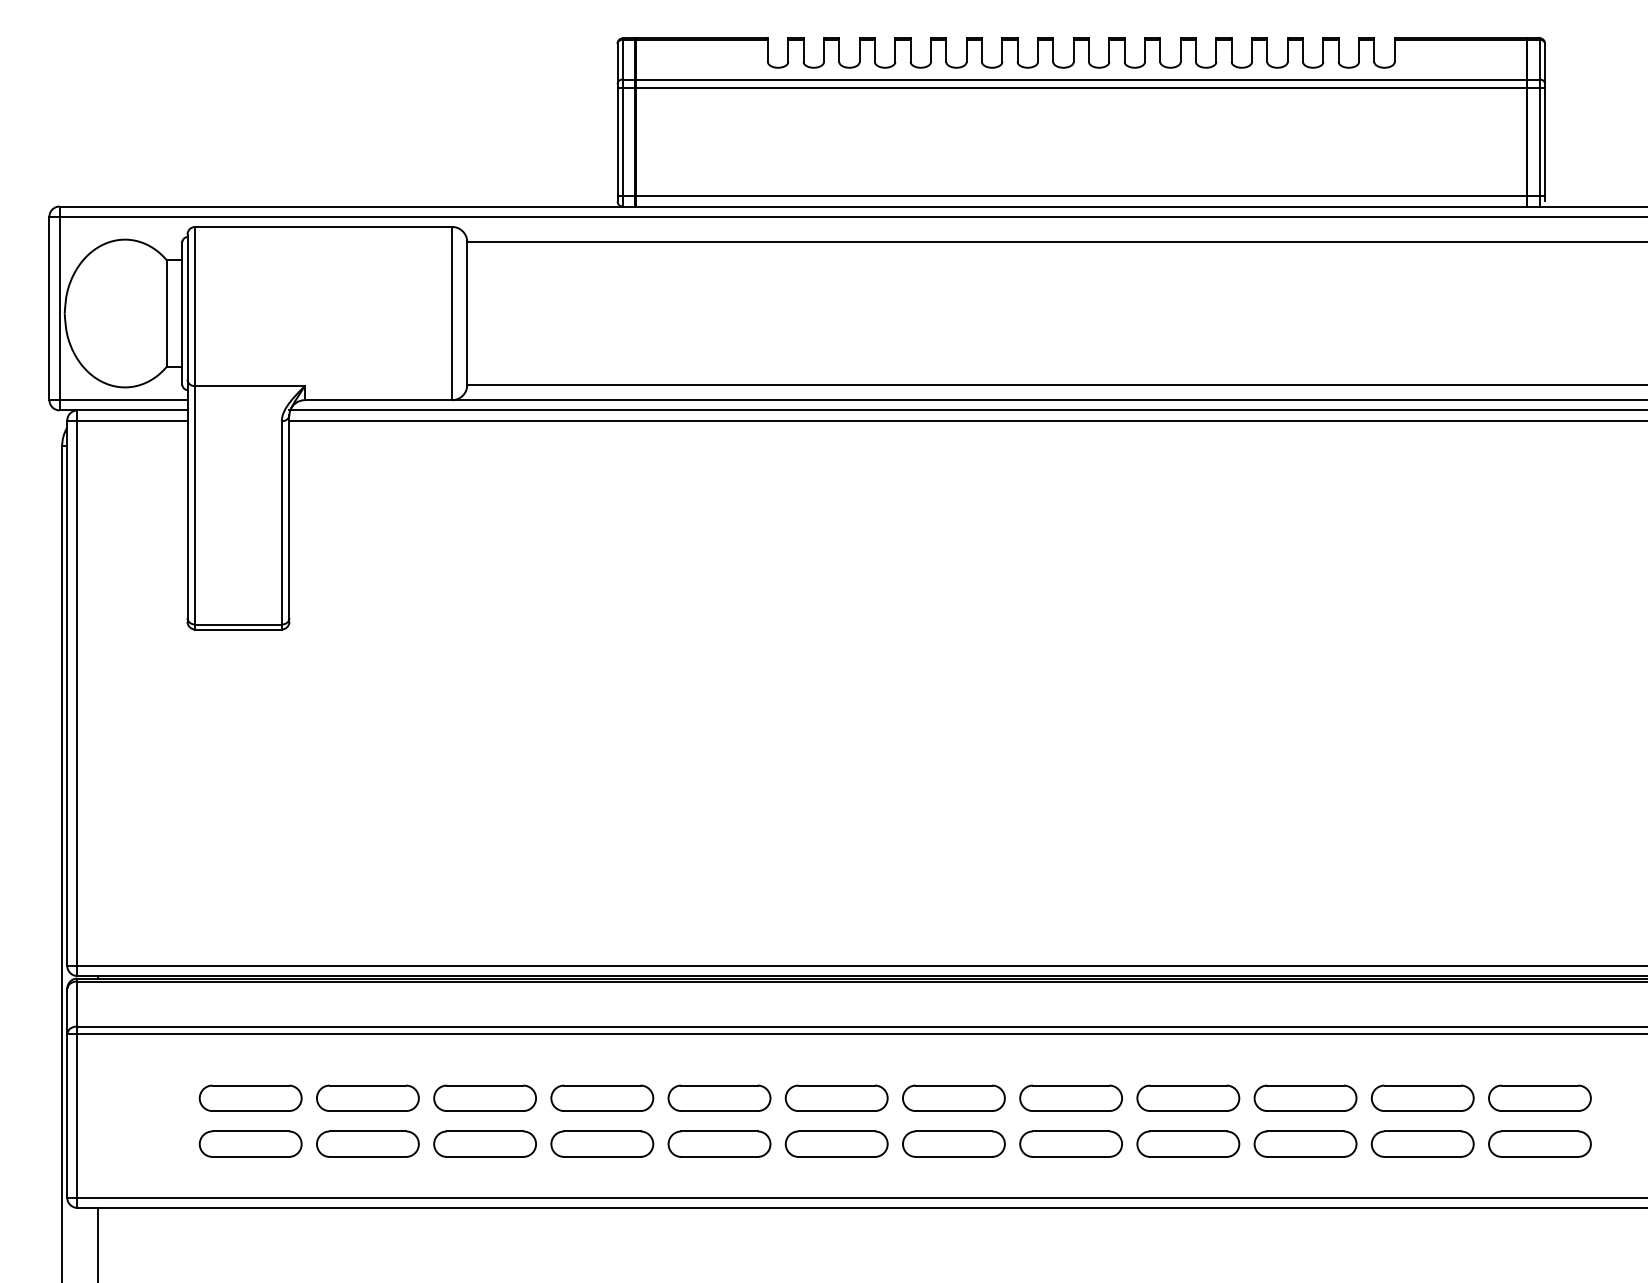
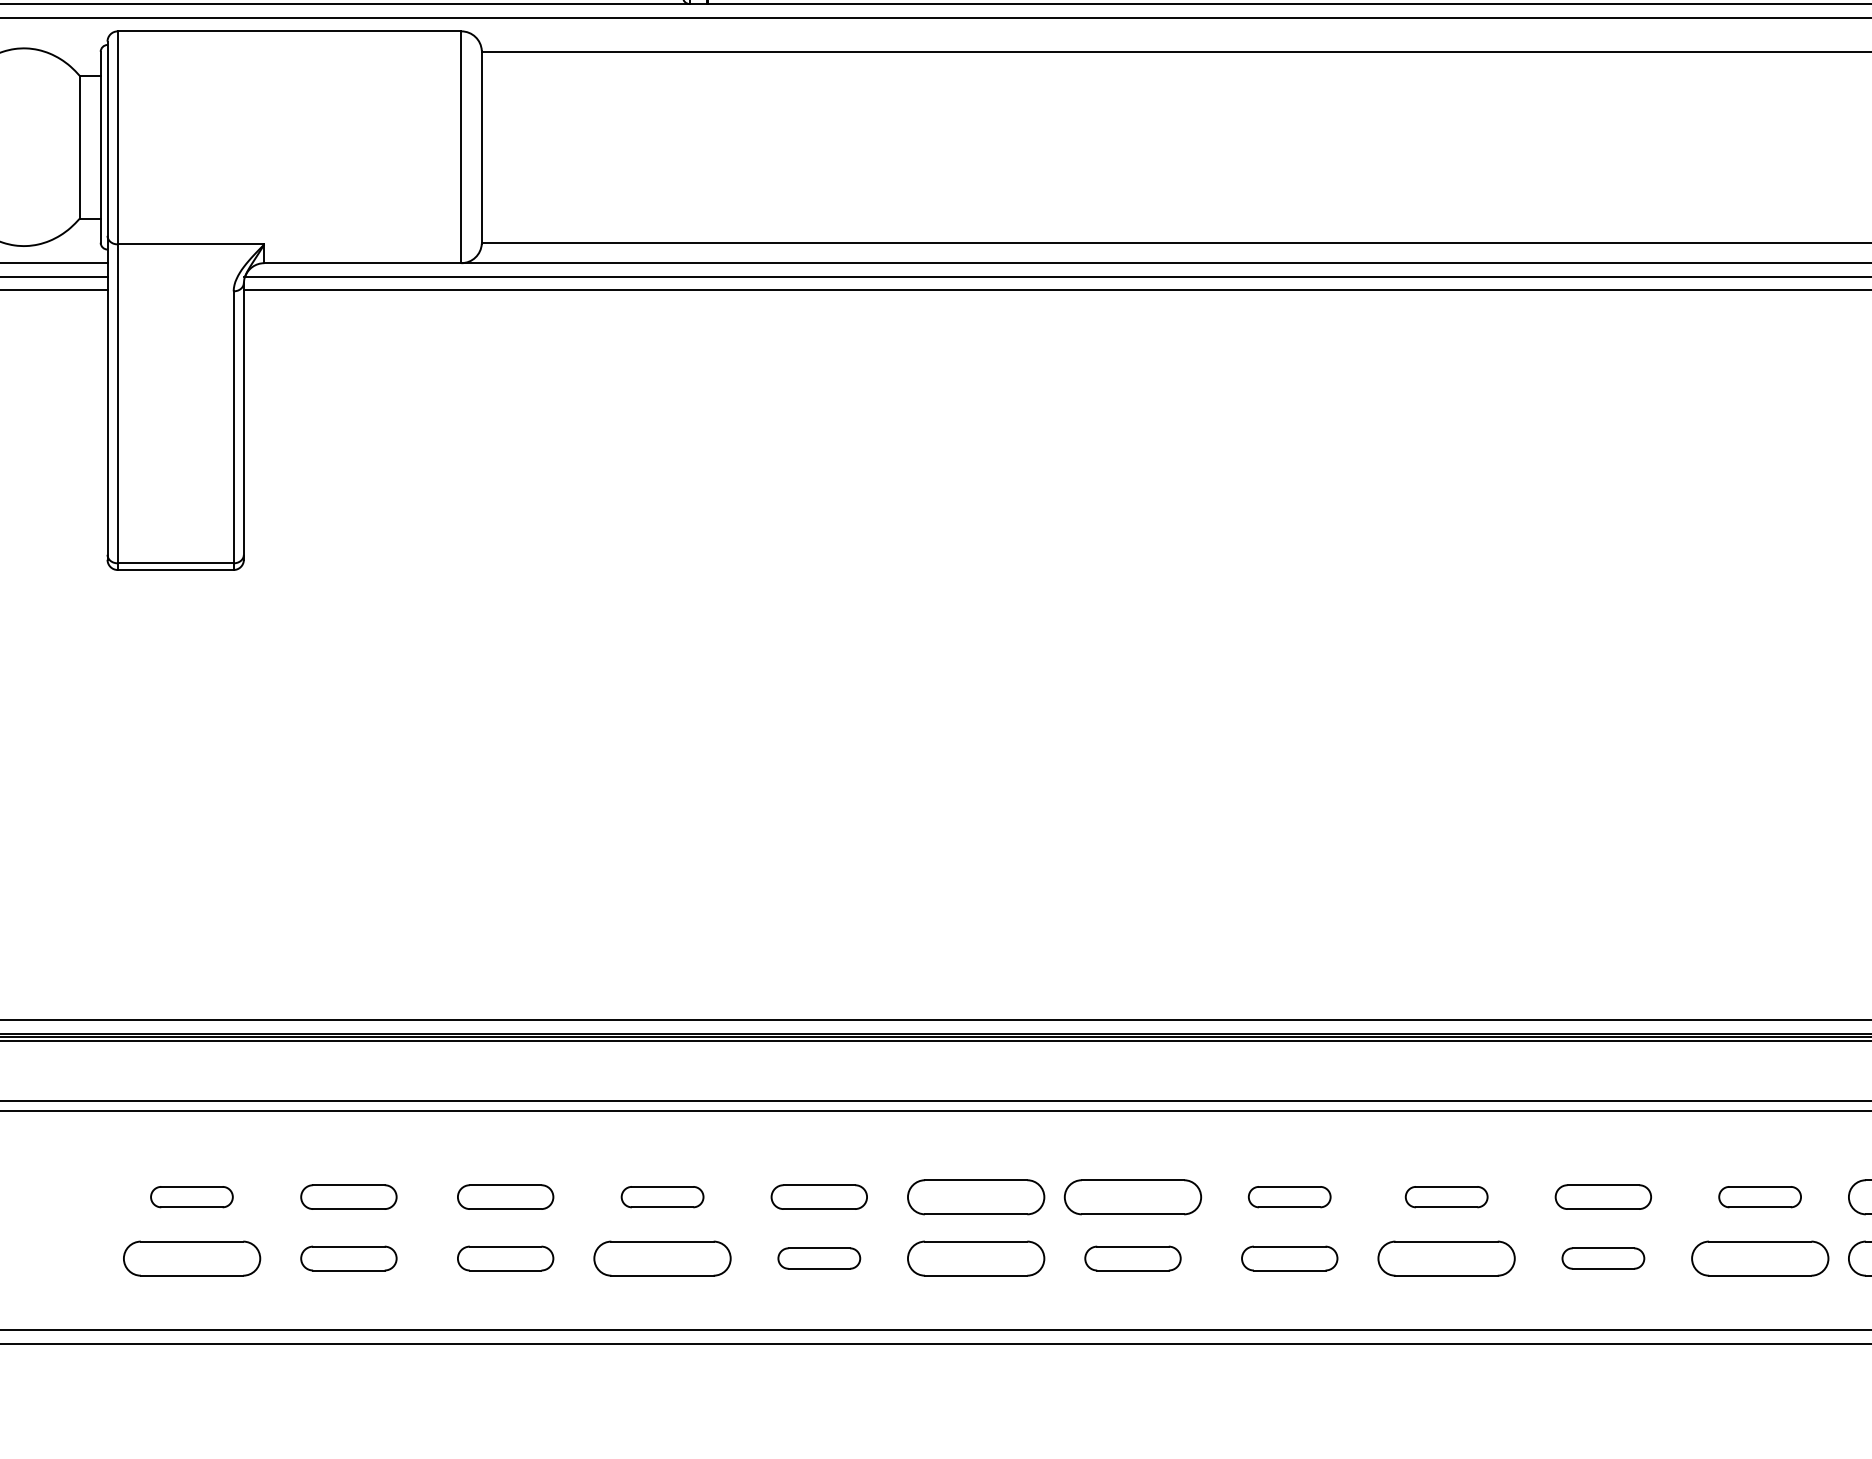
part: (250, 1097) -> (191, 1196), size x0.6
part: (367, 1097) -> (348, 1196), size x0.7
part: (484, 1097) -> (504, 1196), size x0.7
part: (602, 1097) -> (662, 1196), size x0.6
part: (719, 1097) -> (819, 1196), size x0.7
part: (1070, 1097) -> (1288, 1196), size x0.6
part: (1188, 1097) -> (1446, 1196), size x0.6
part: (1305, 1097) -> (1603, 1196), size x0.7
part: (1422, 1097) -> (1759, 1196), size x0.6
part: (367, 1143) -> (348, 1257), size x0.7
part: (484, 1143) -> (504, 1257), size x0.7
part: (719, 1143) -> (819, 1257), size x0.6
part: (953, 1143) -> (1132, 1257), size x0.7
part: (1070, 1143) -> (1288, 1257), size x0.7
part: (1305, 1143) -> (1603, 1257), size x0.6

